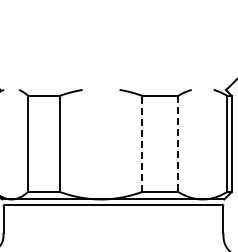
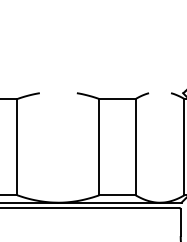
line: (142, 143) -> (99, 146), dashed -> solid
line: (178, 144) -> (135, 147), dashed -> solid

